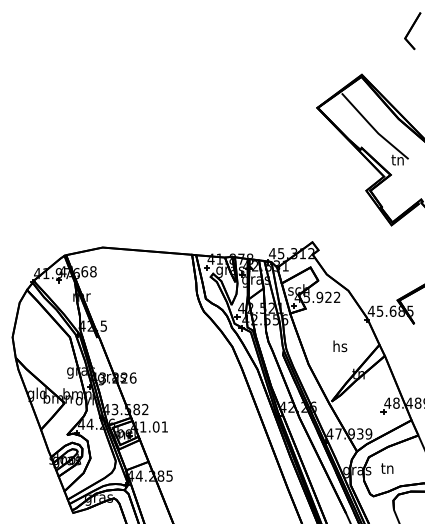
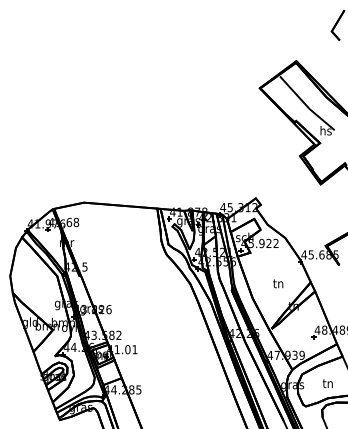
text: (398, 159) -> (326, 130), tn -> hs
text: (340, 346) -> (278, 283), hs -> tn
text: (387, 468) -> (328, 383), moved

